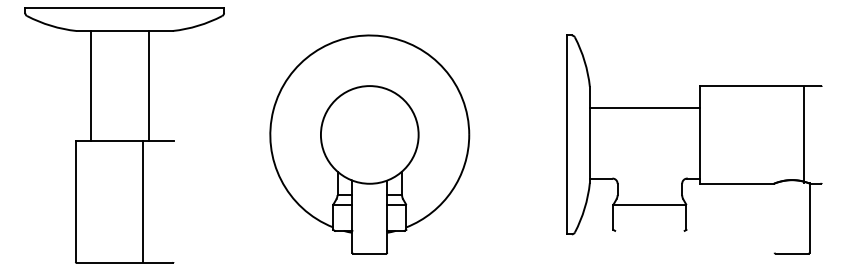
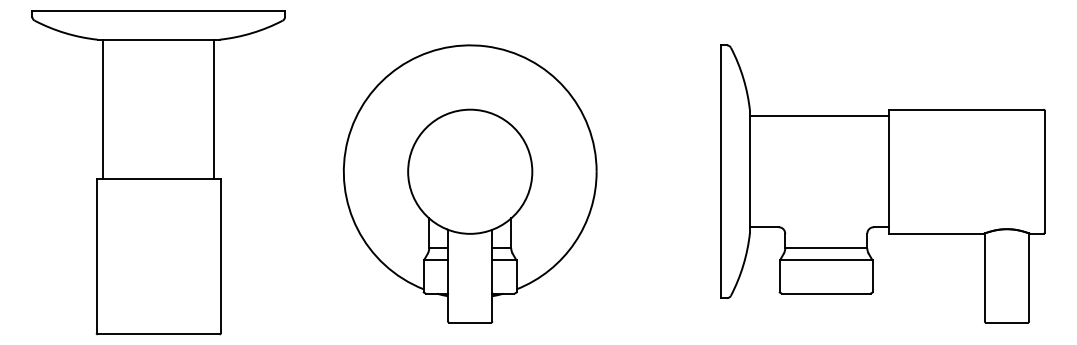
line: (91, 85) -> (103, 109), moved
line: (149, 85) -> (214, 109), moved
line: (644, 107) -> (819, 116), moved
line: (803, 134) -> (1044, 171), moved
line: (650, 195) -> (826, 248), added
line: (142, 201) -> (220, 256), moved
line: (774, 218) -> (984, 277), added
line: (650, 230) -> (826, 293), added

